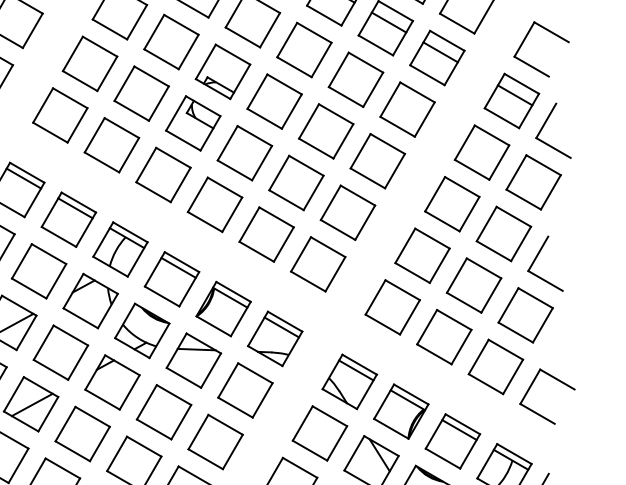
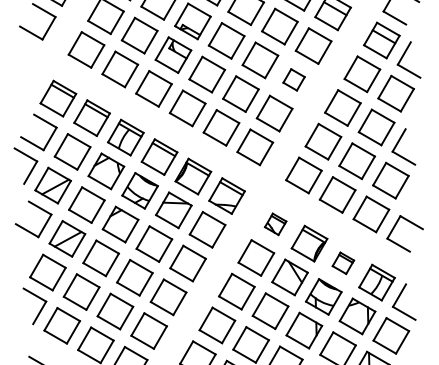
part: (376, 160) -> (293, 79), size x0.6
part: (349, 382) -> (275, 224), size x0.6
part: (453, 441) -> (343, 263), size x0.6

